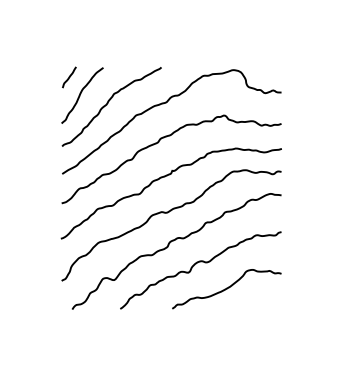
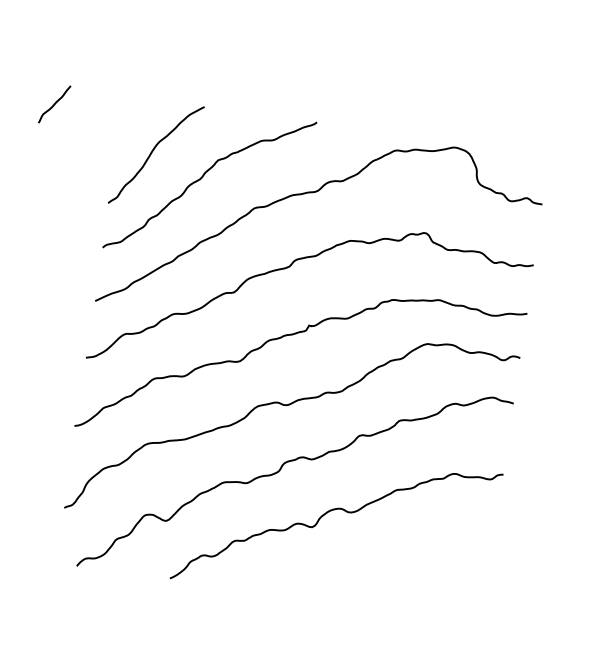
line: (69, 77) -> (54, 104), moved
curve: (226, 289) -> (380, 570), removed

